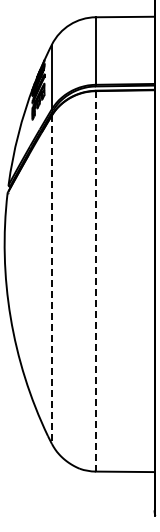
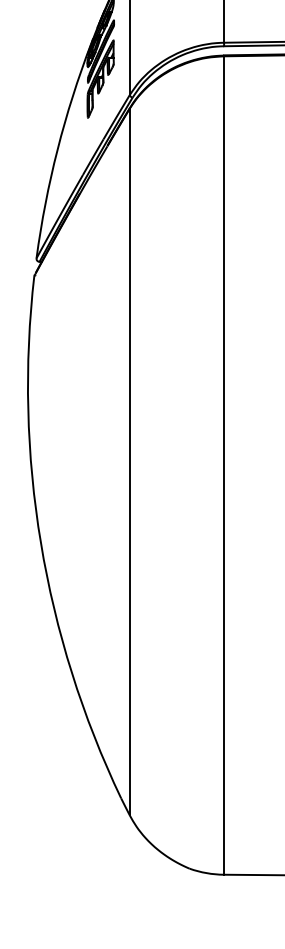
line: (51, 280) -> (128, 463), dashed -> solid
line: (95, 281) -> (223, 465), dashed -> solid

